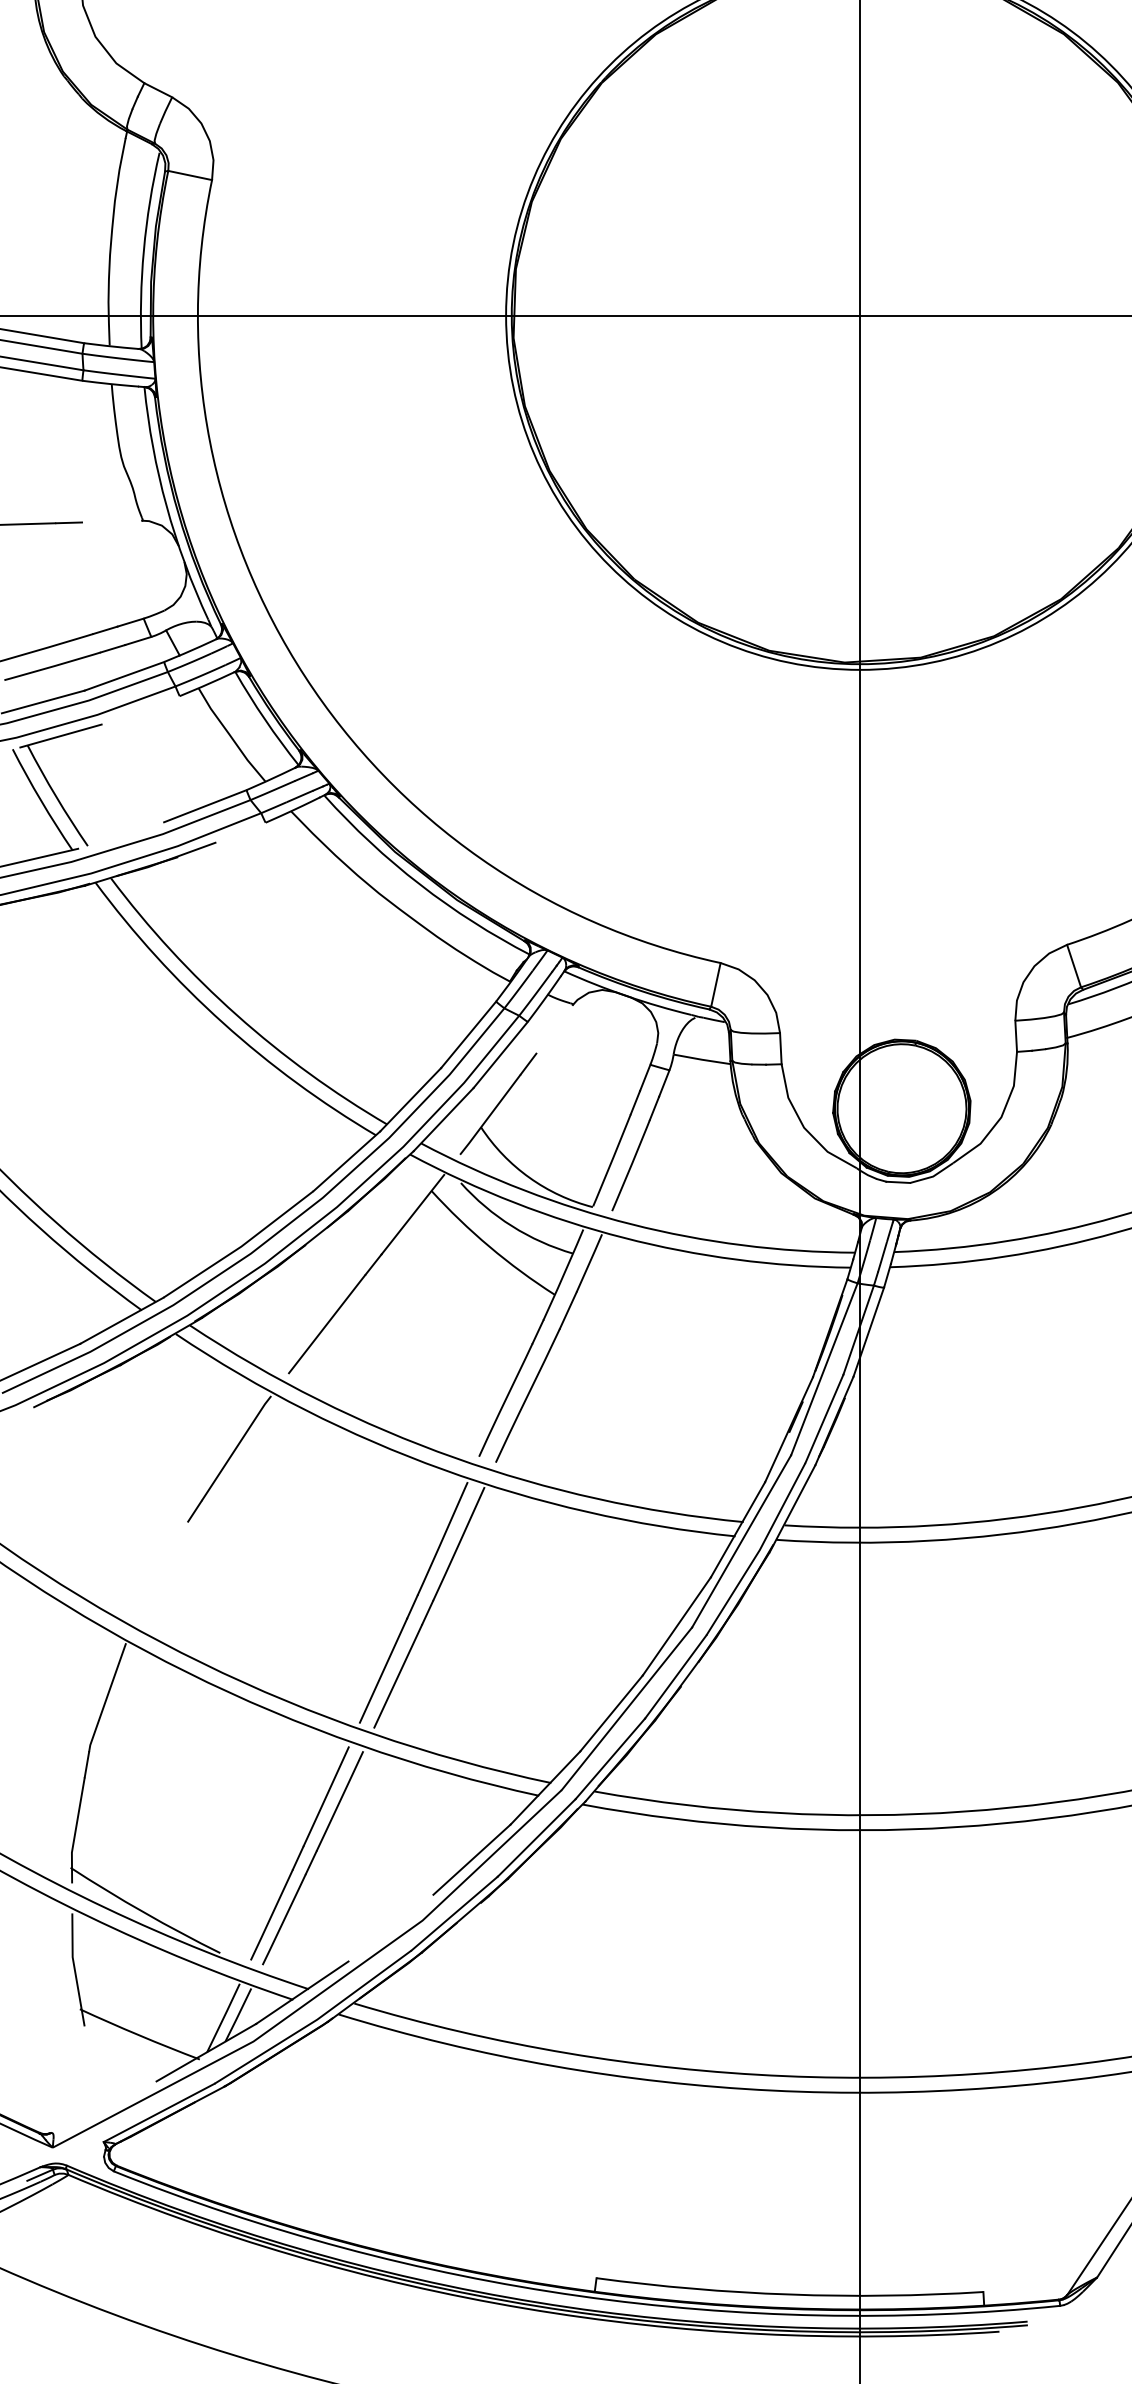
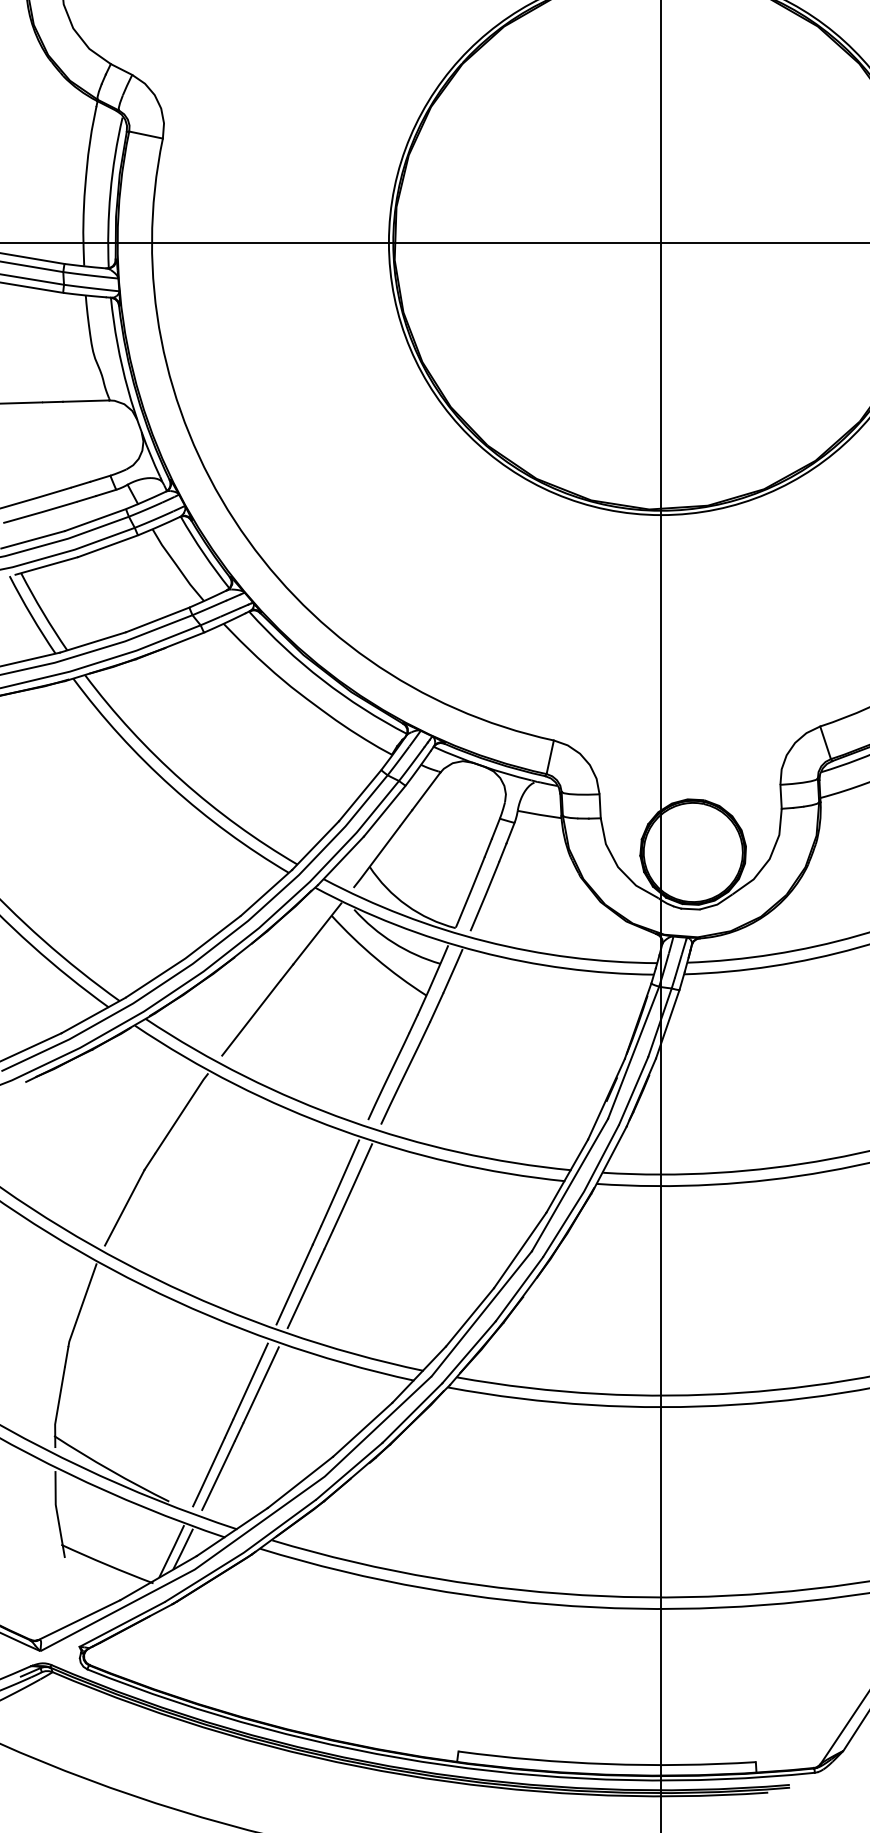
line: (111, 520) -> (85, 400), added
line: (141, 710) -> (108, 546), added
line: (120, 835) -> (92, 642), added
line: (221, 839) -> (170, 645), added
line: (554, 1029) -> (426, 791), added
line: (162, 1570) -> (124, 1207), added
line: (391, 1928) -> (300, 1482), added
line: (103, 2107) -> (79, 1620), added

